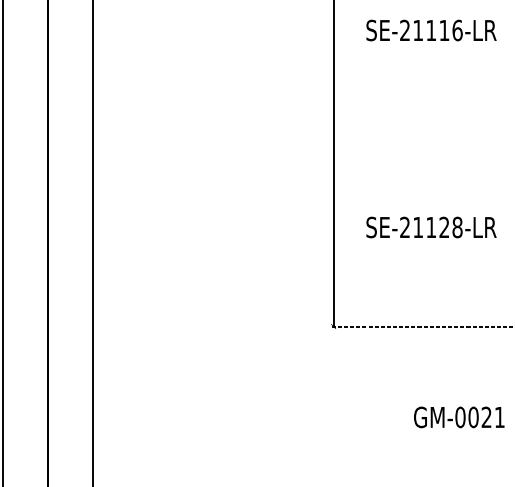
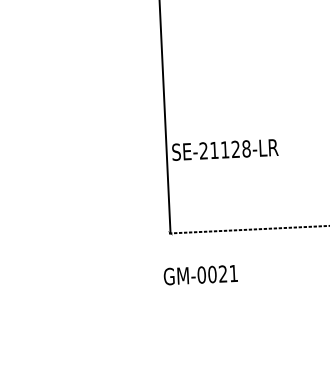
text: (431, 227) -> (225, 149), moved
text: (459, 417) -> (200, 275), moved

